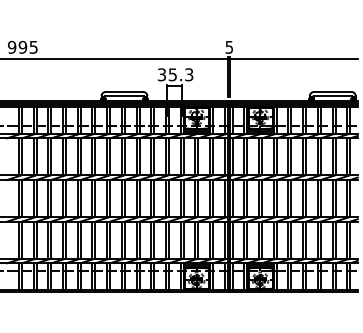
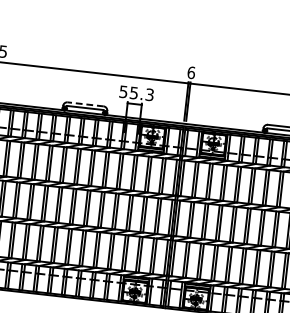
text: (229, 46) -> (191, 71), 5 -> 6
text: (162, 74) -> (124, 91), 35.3 -> 55.3
line: (124, 91) -> (85, 103), solid -> dashed

